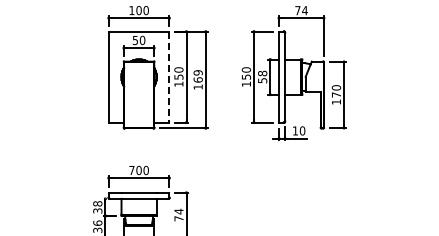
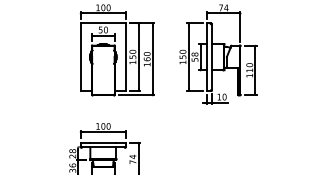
text: (198, 72) -> (147, 53), 169 -> 160
line: (169, 77) -> (125, 57), dashed -> solid
text: (336, 94) -> (249, 70), 170 -> 110
text: (131, 170) -> (97, 126), 700 -> 100
text: (97, 210) -> (72, 156), 38 -> 28

